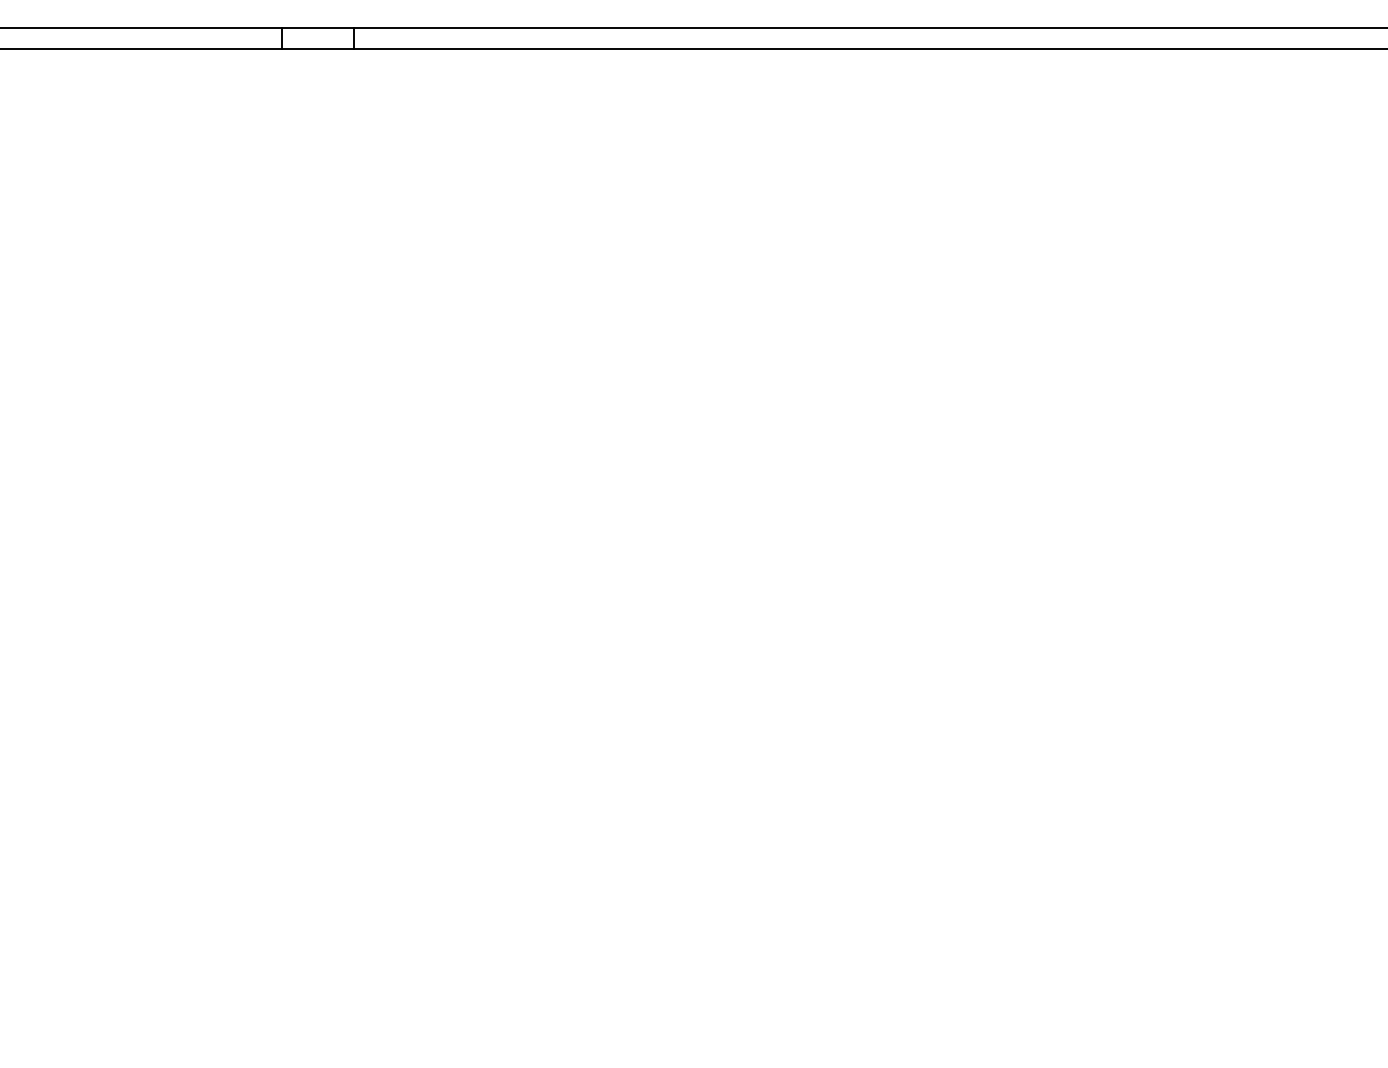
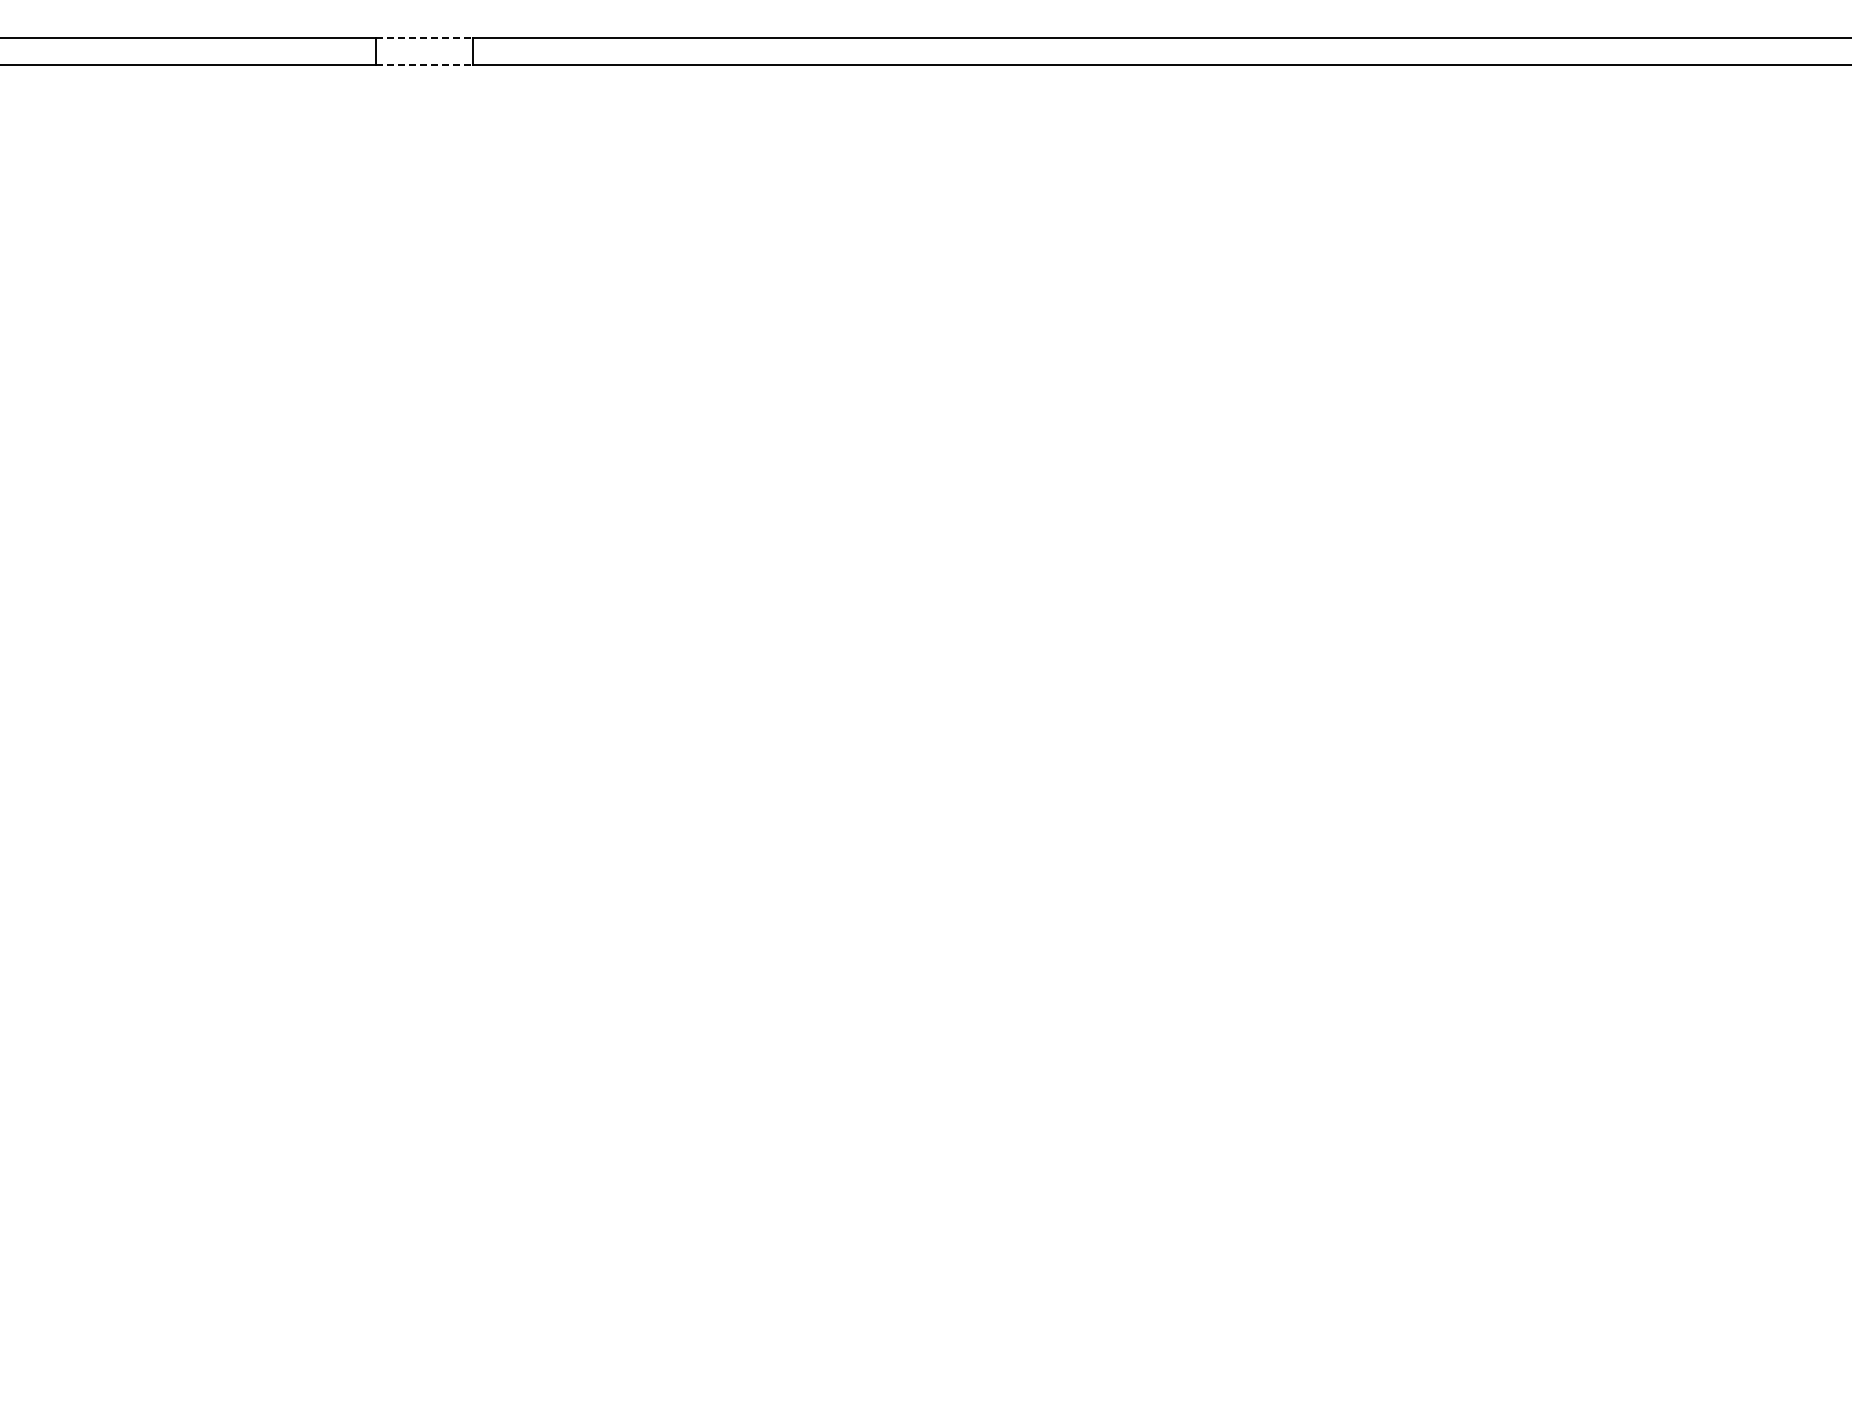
line: (318, 28) -> (424, 37), solid -> dashed
line: (318, 48) -> (424, 64), solid -> dashed

